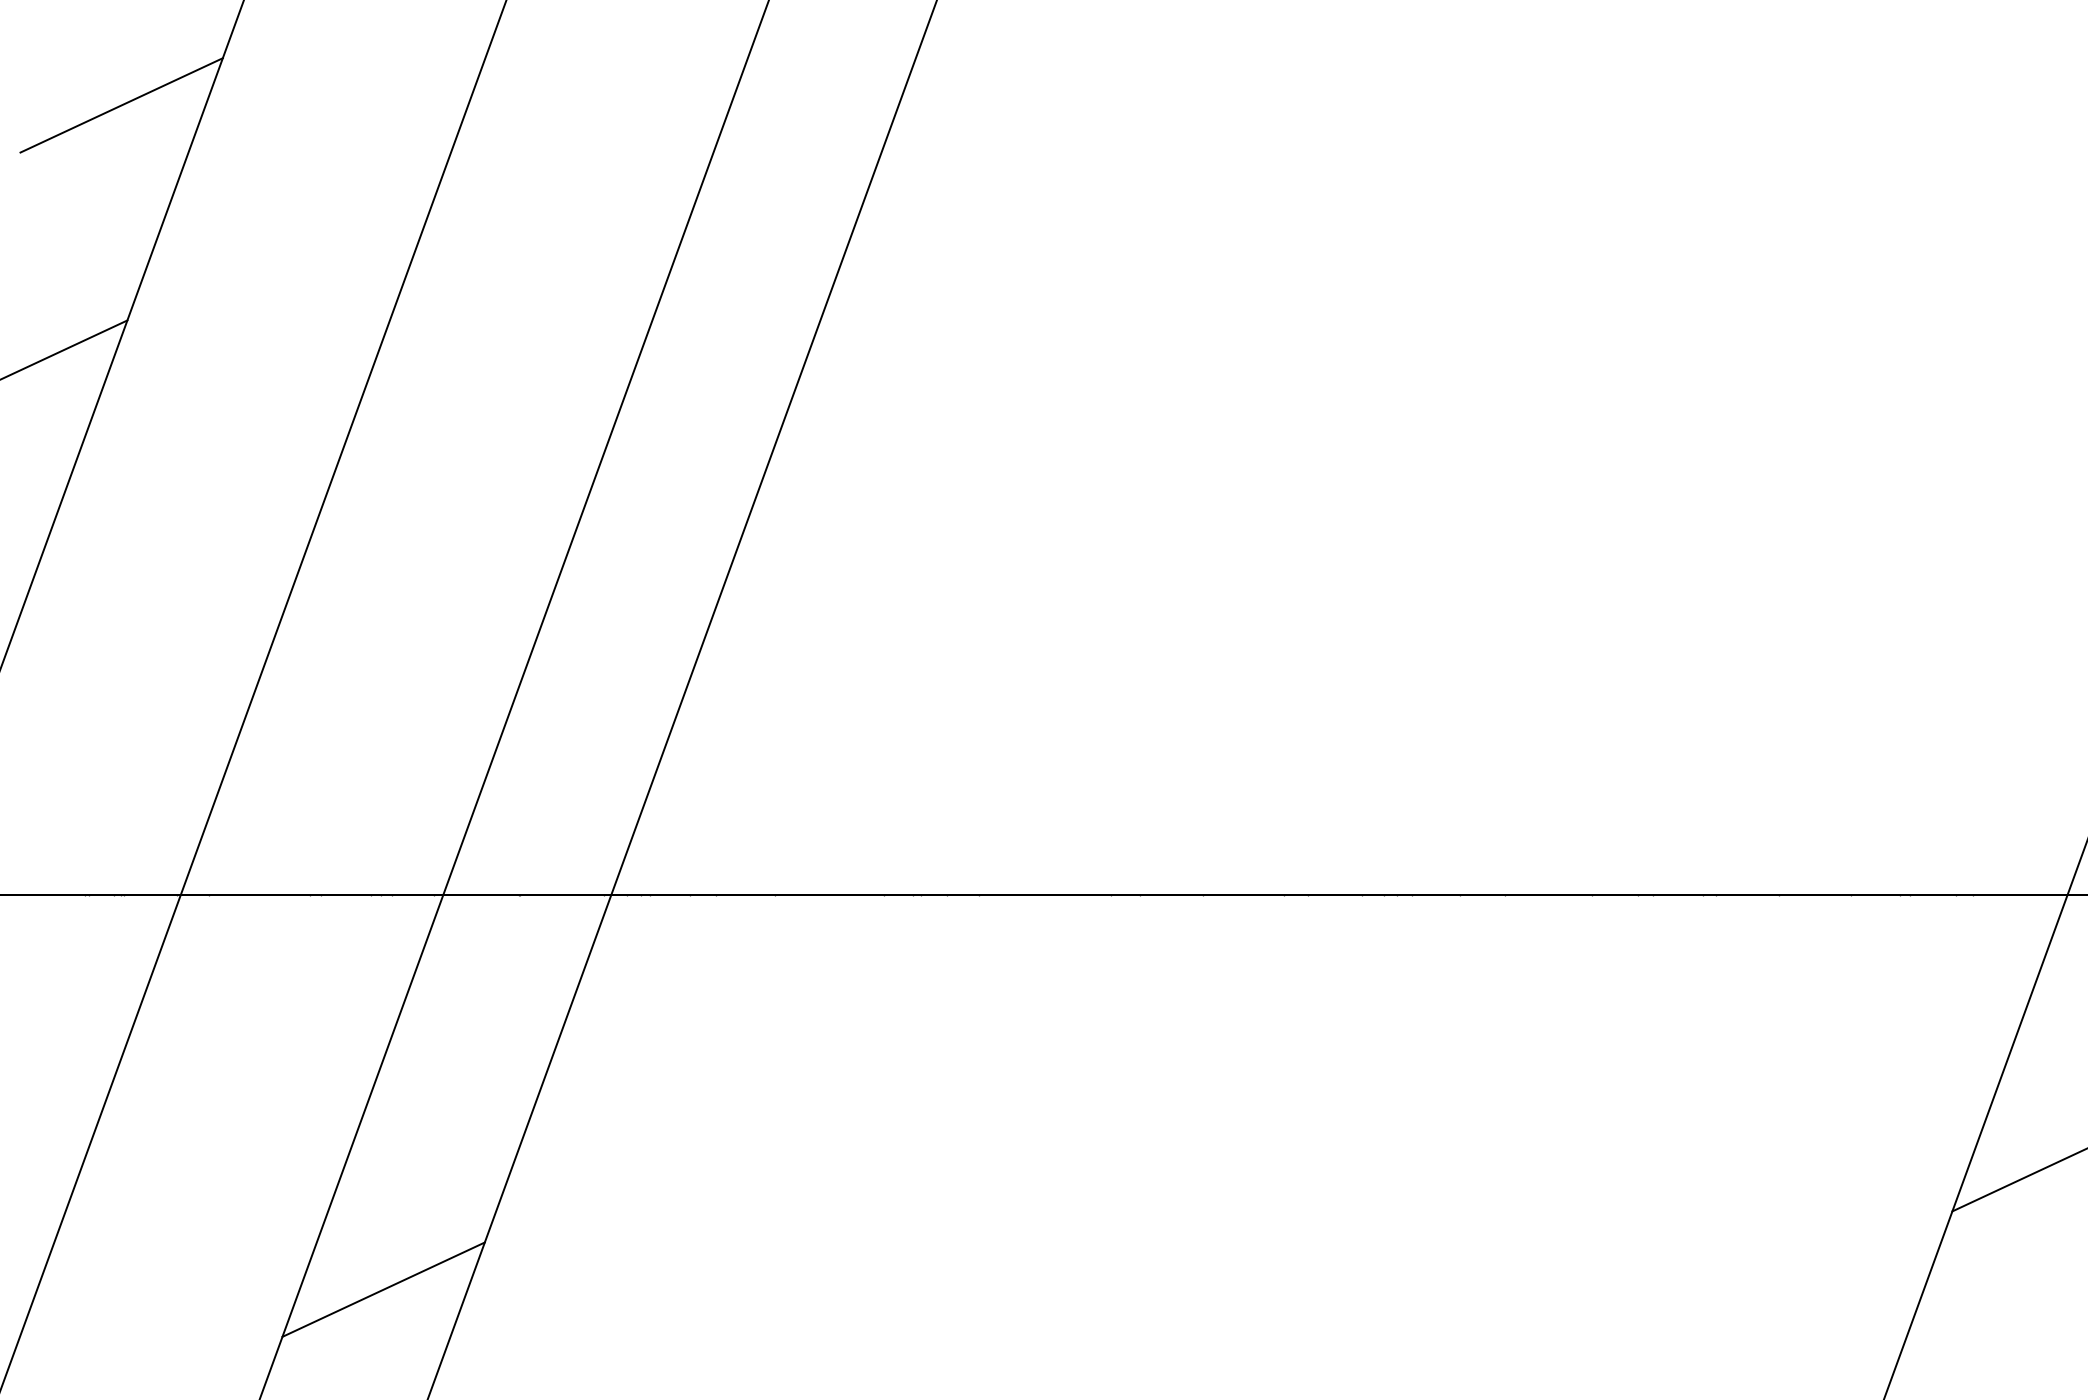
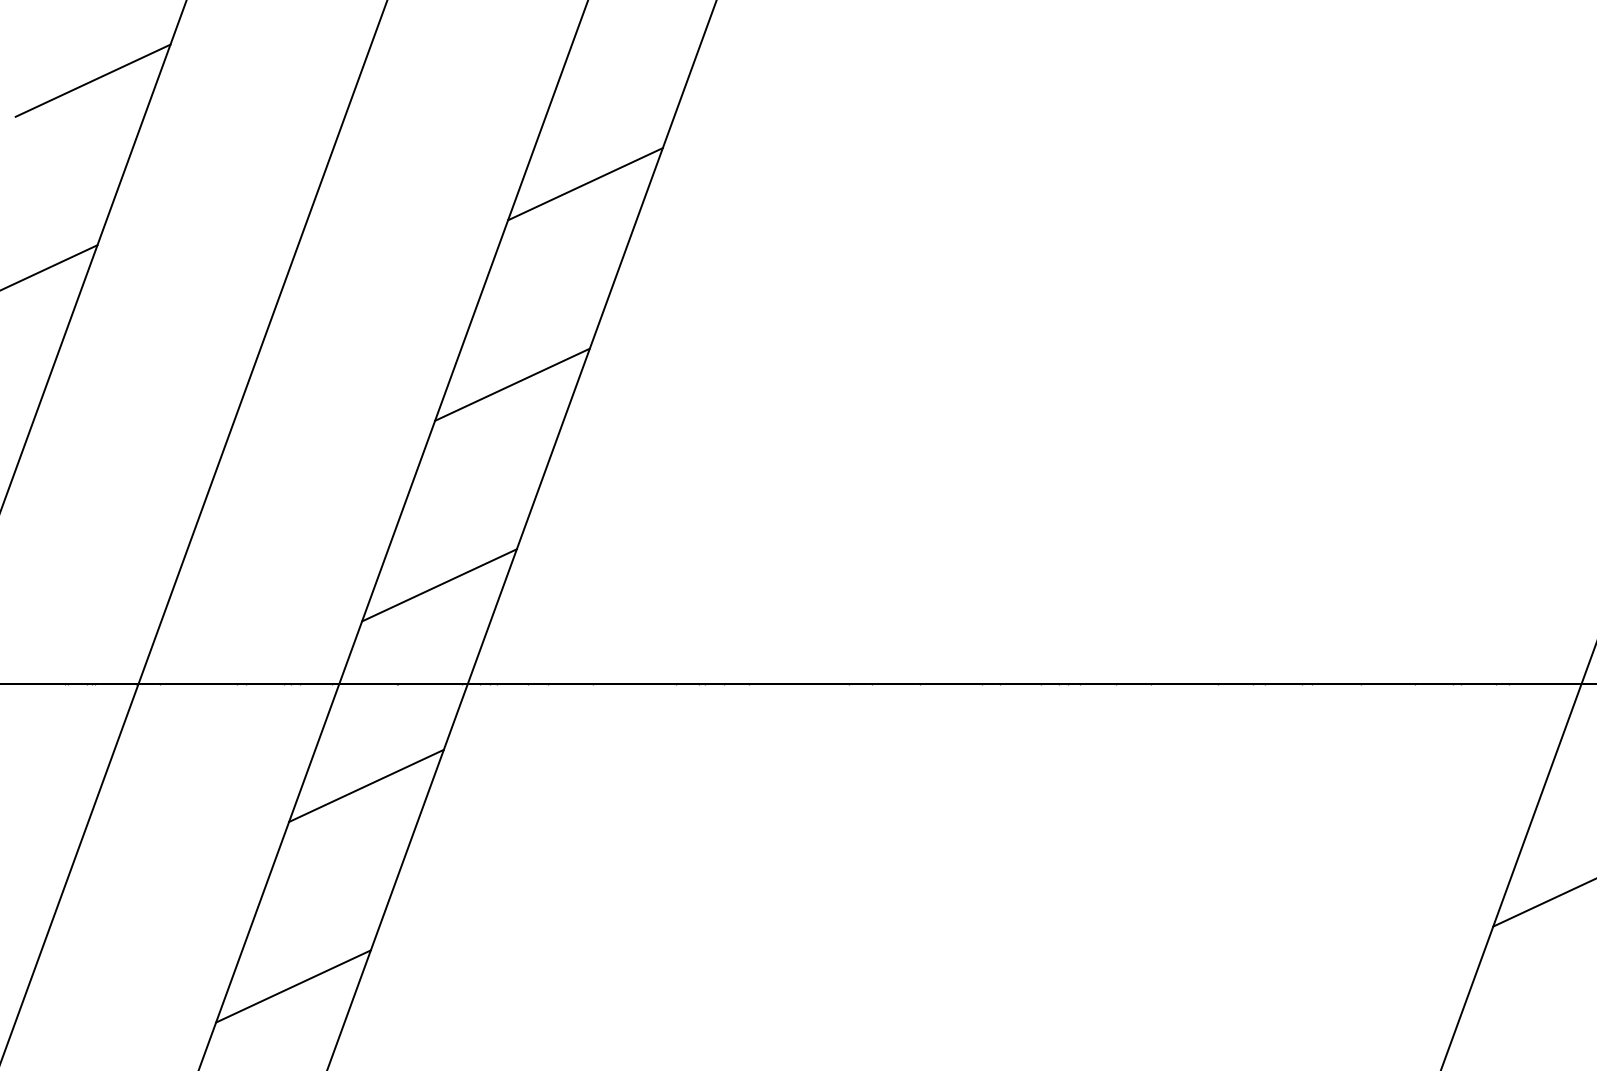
line: (765, 240) -> (585, 184), added
line: (669, 502) -> (512, 384), added
line: (574, 765) -> (439, 585), added
line: (478, 1027) -> (366, 785), added

